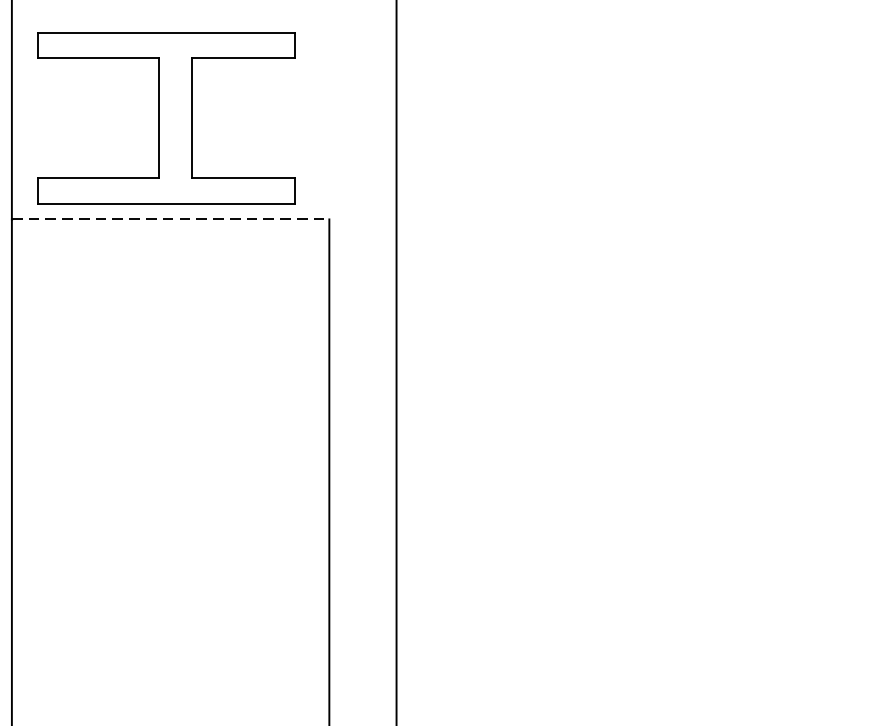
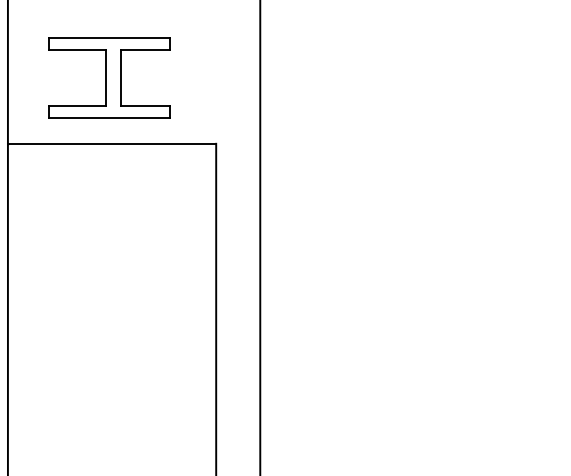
part: (166, 118) -> (109, 77), size x0.71
line: (171, 218) -> (112, 143), dashed -> solid

